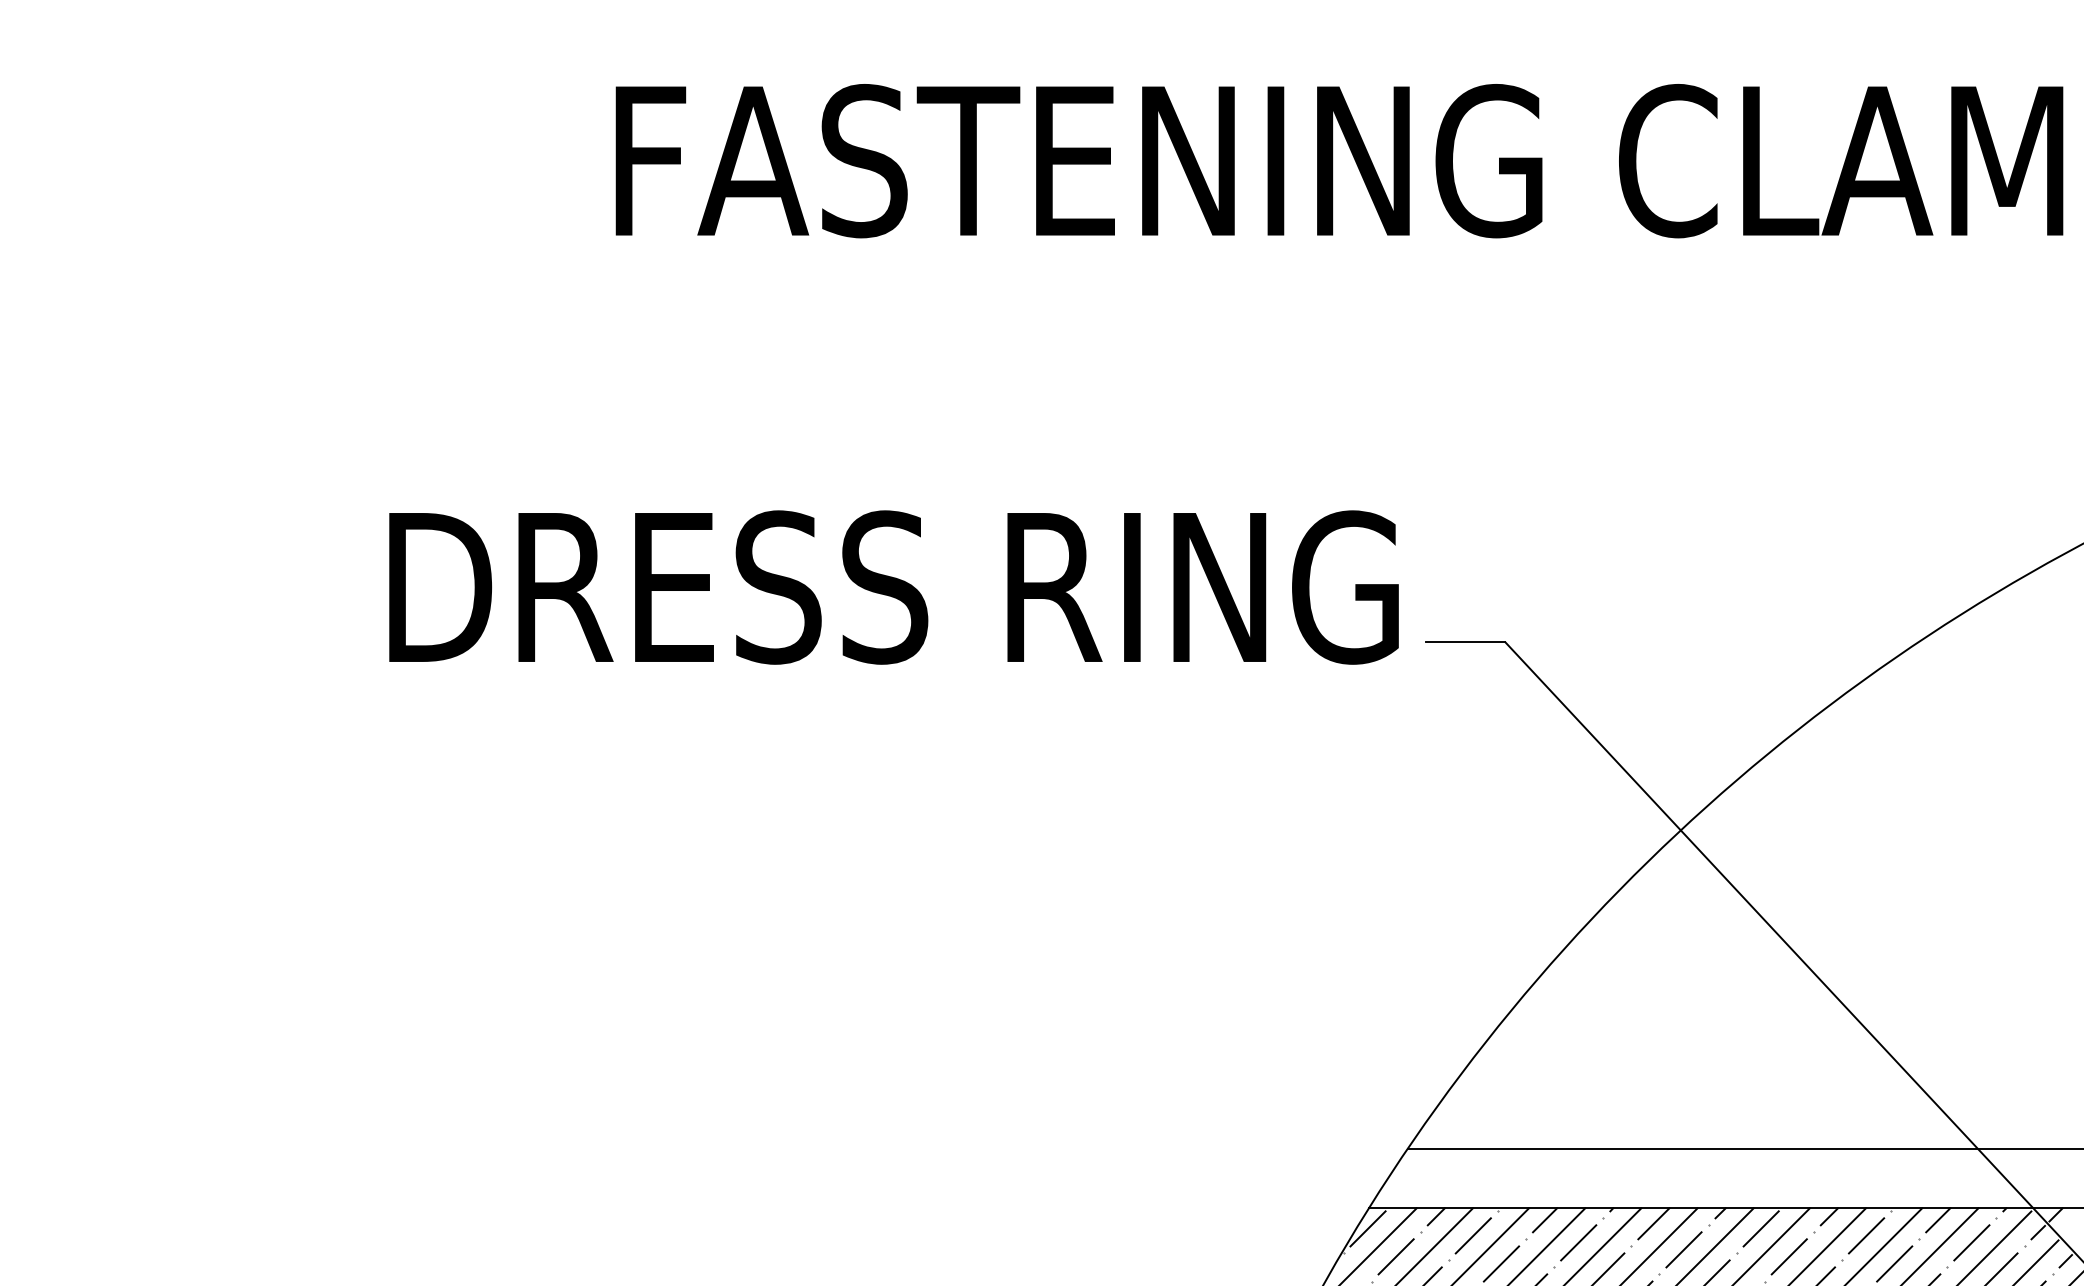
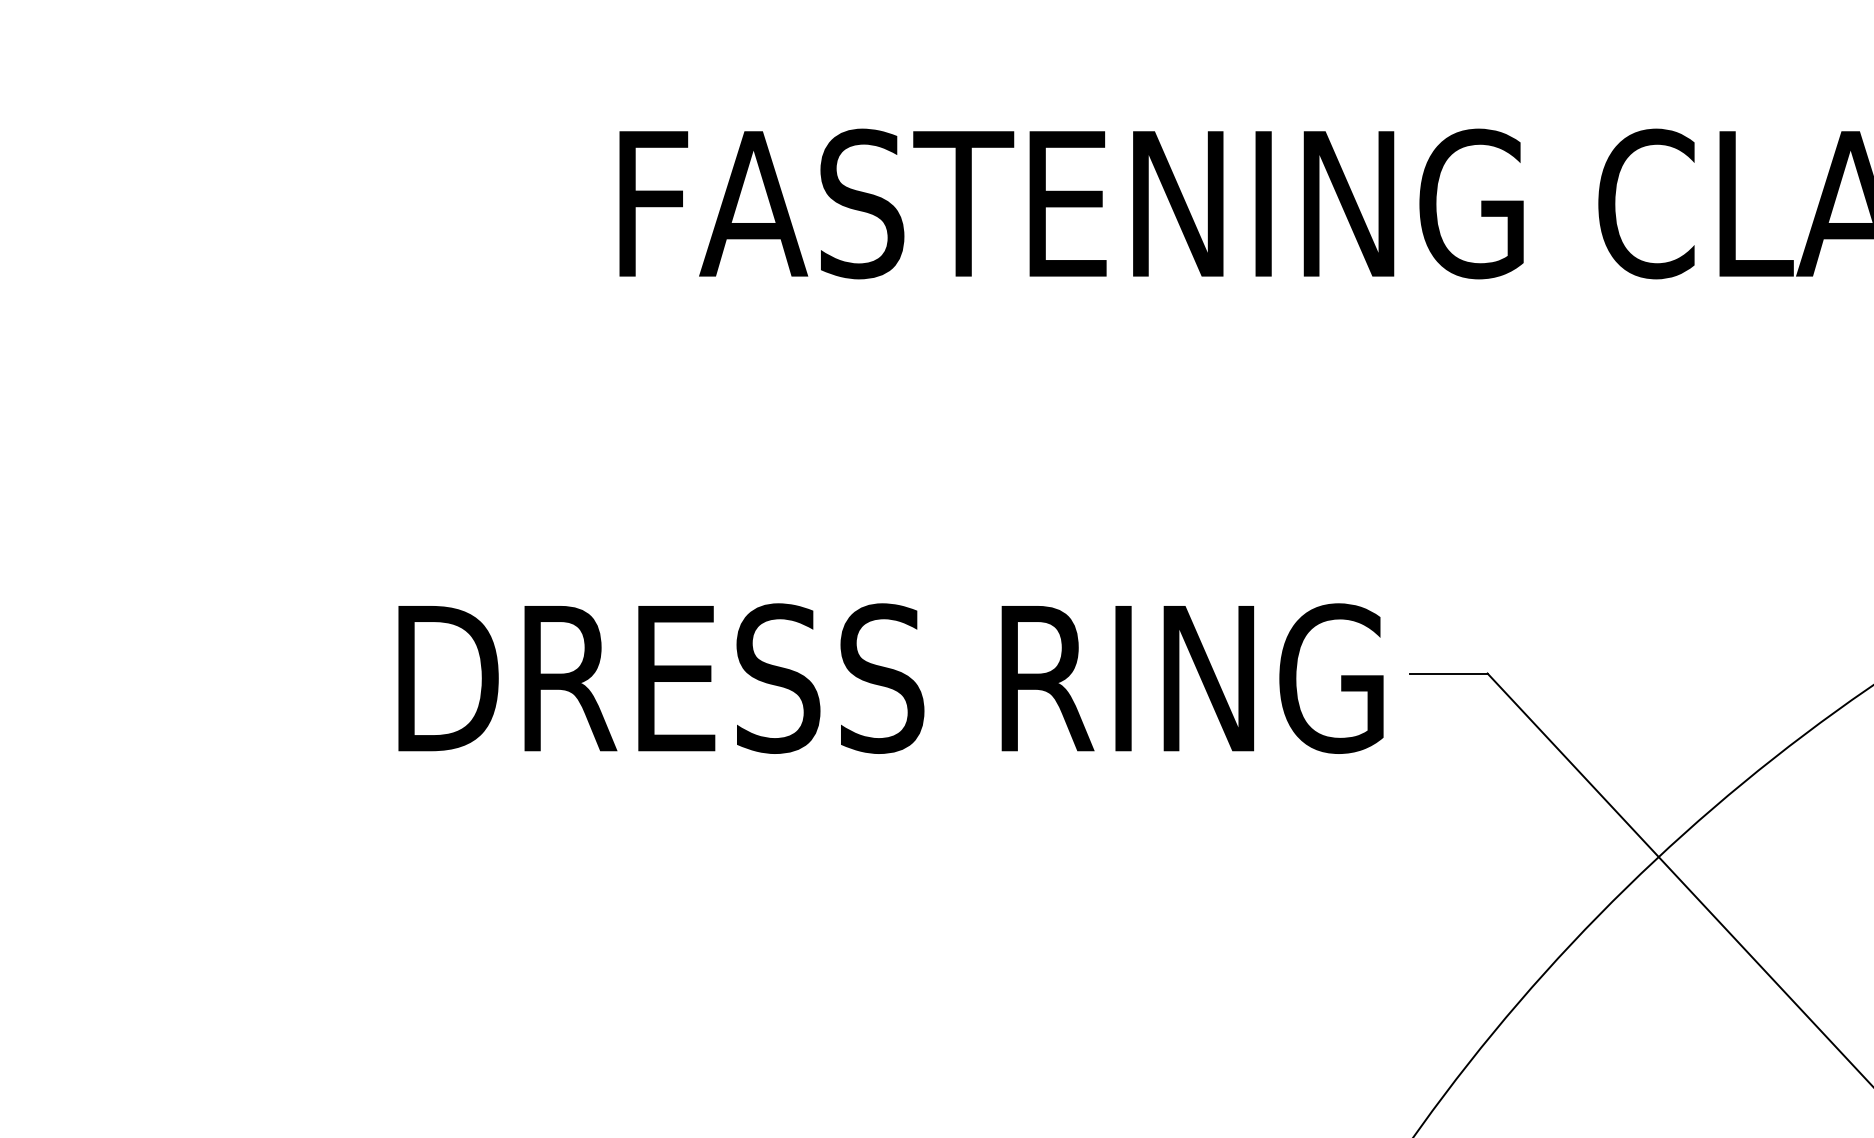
text: (893, 587) -> (890, 678), moved

